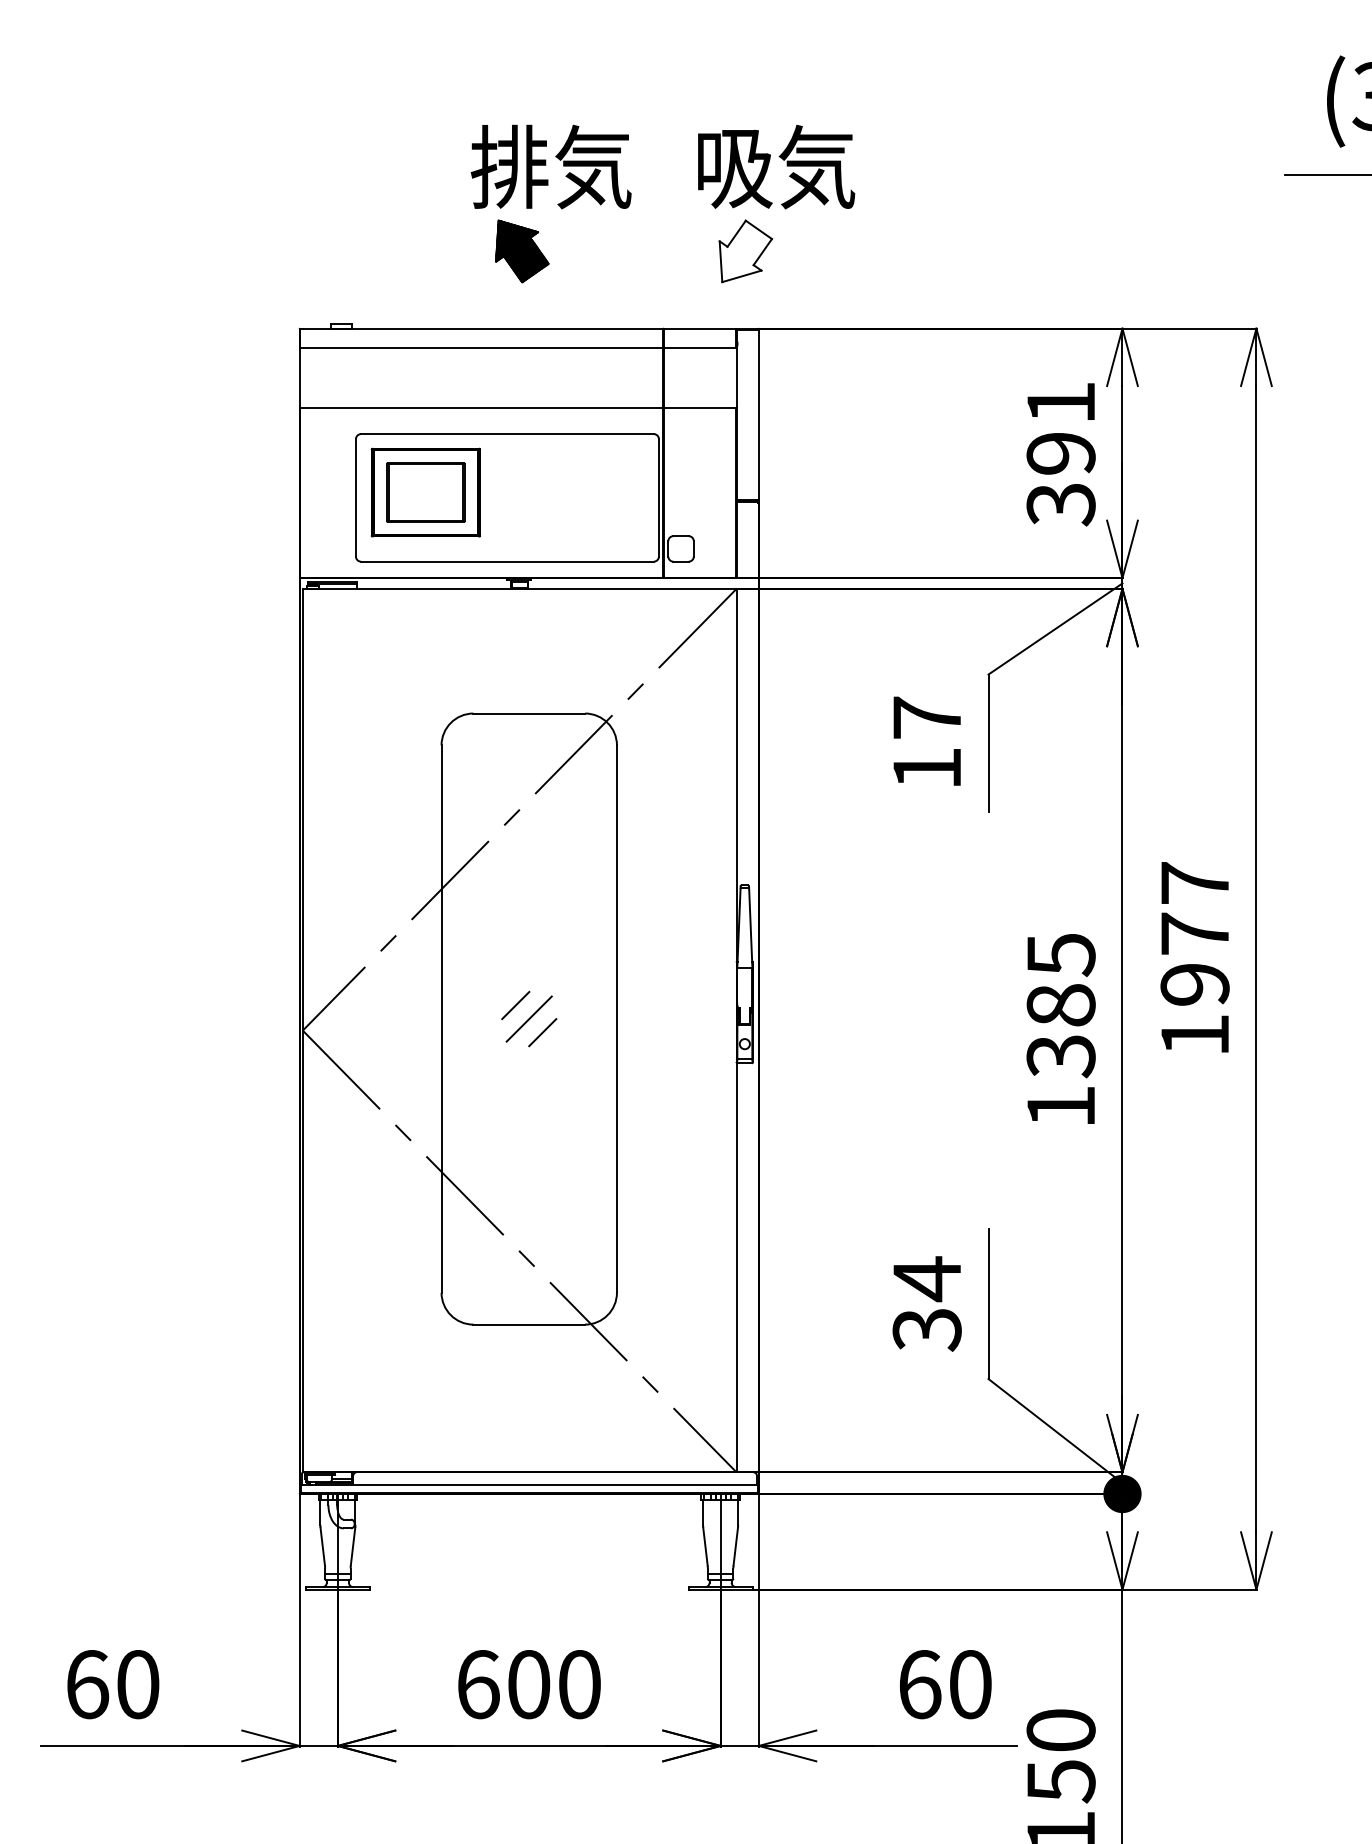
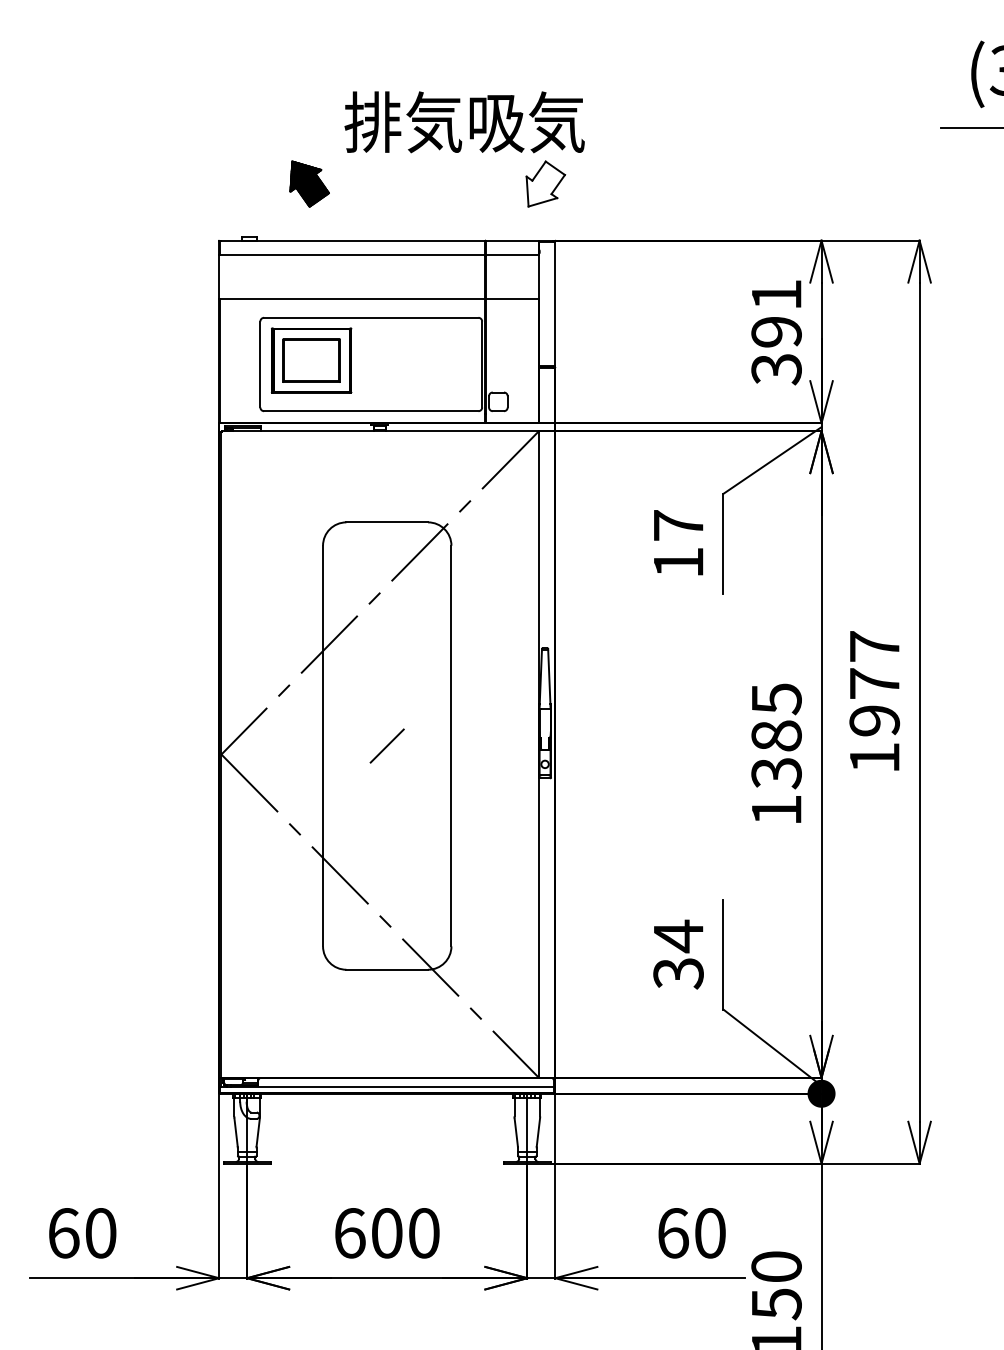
text: (776, 166) -> (527, 121), moved
part: (522, 251) -> (309, 184), moved
line: (515, 1005) -> (377, 736), removed
line: (542, 1032) -> (396, 755), removed

